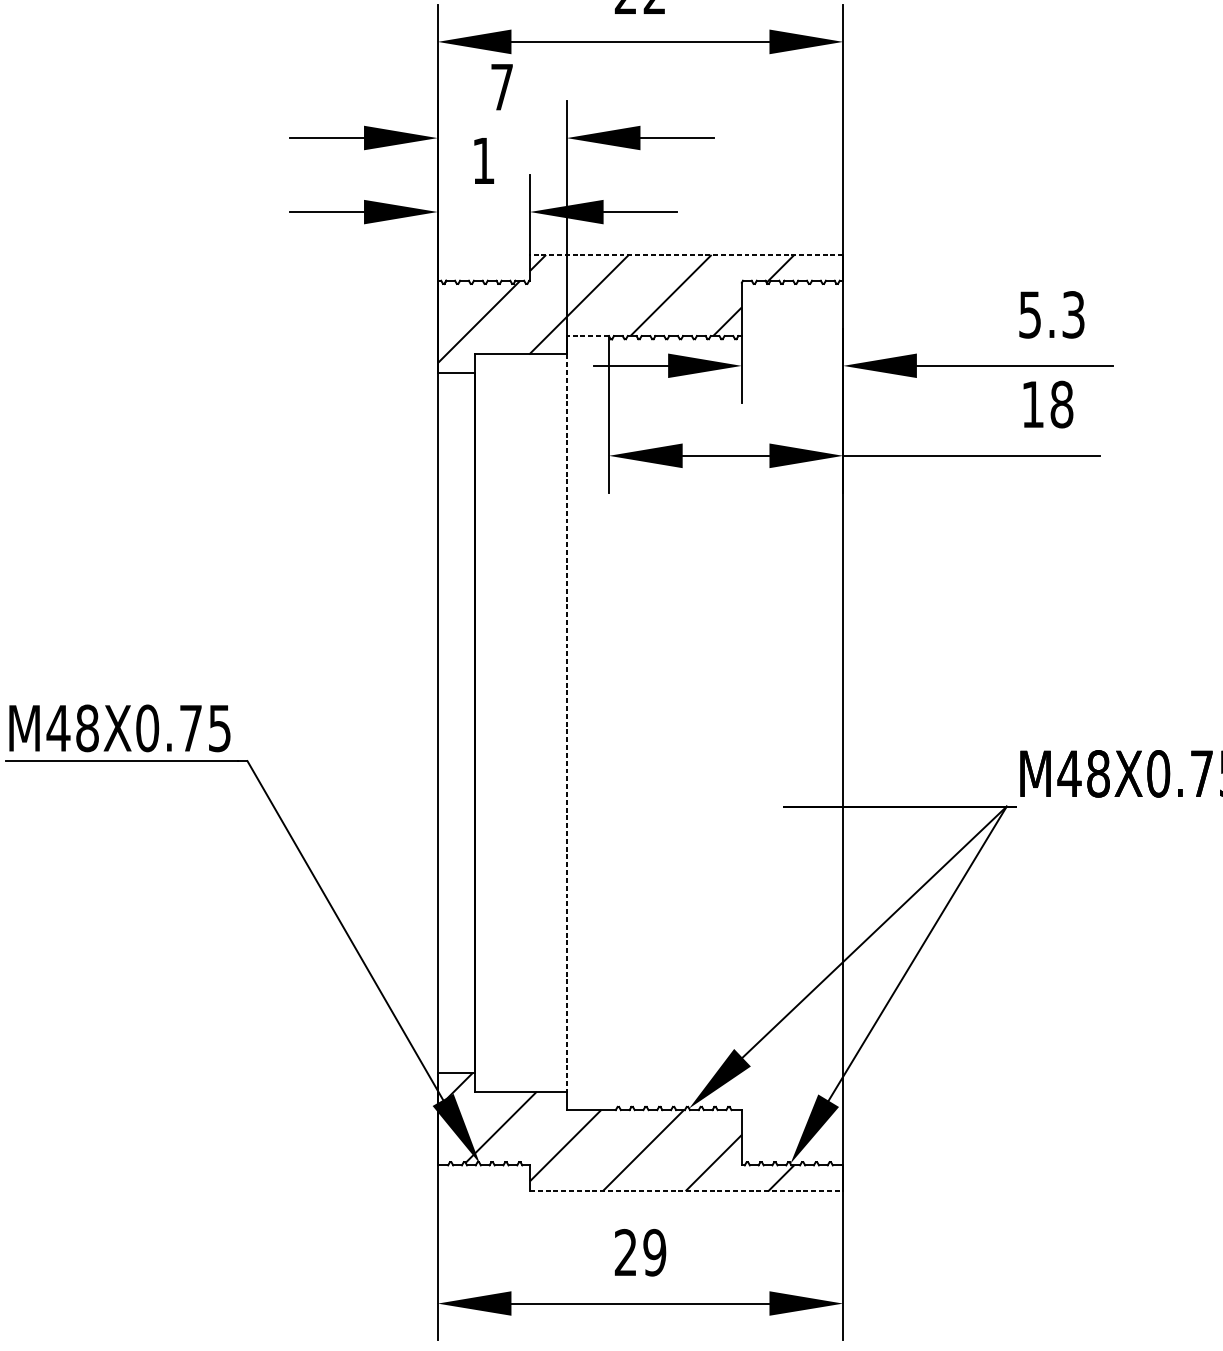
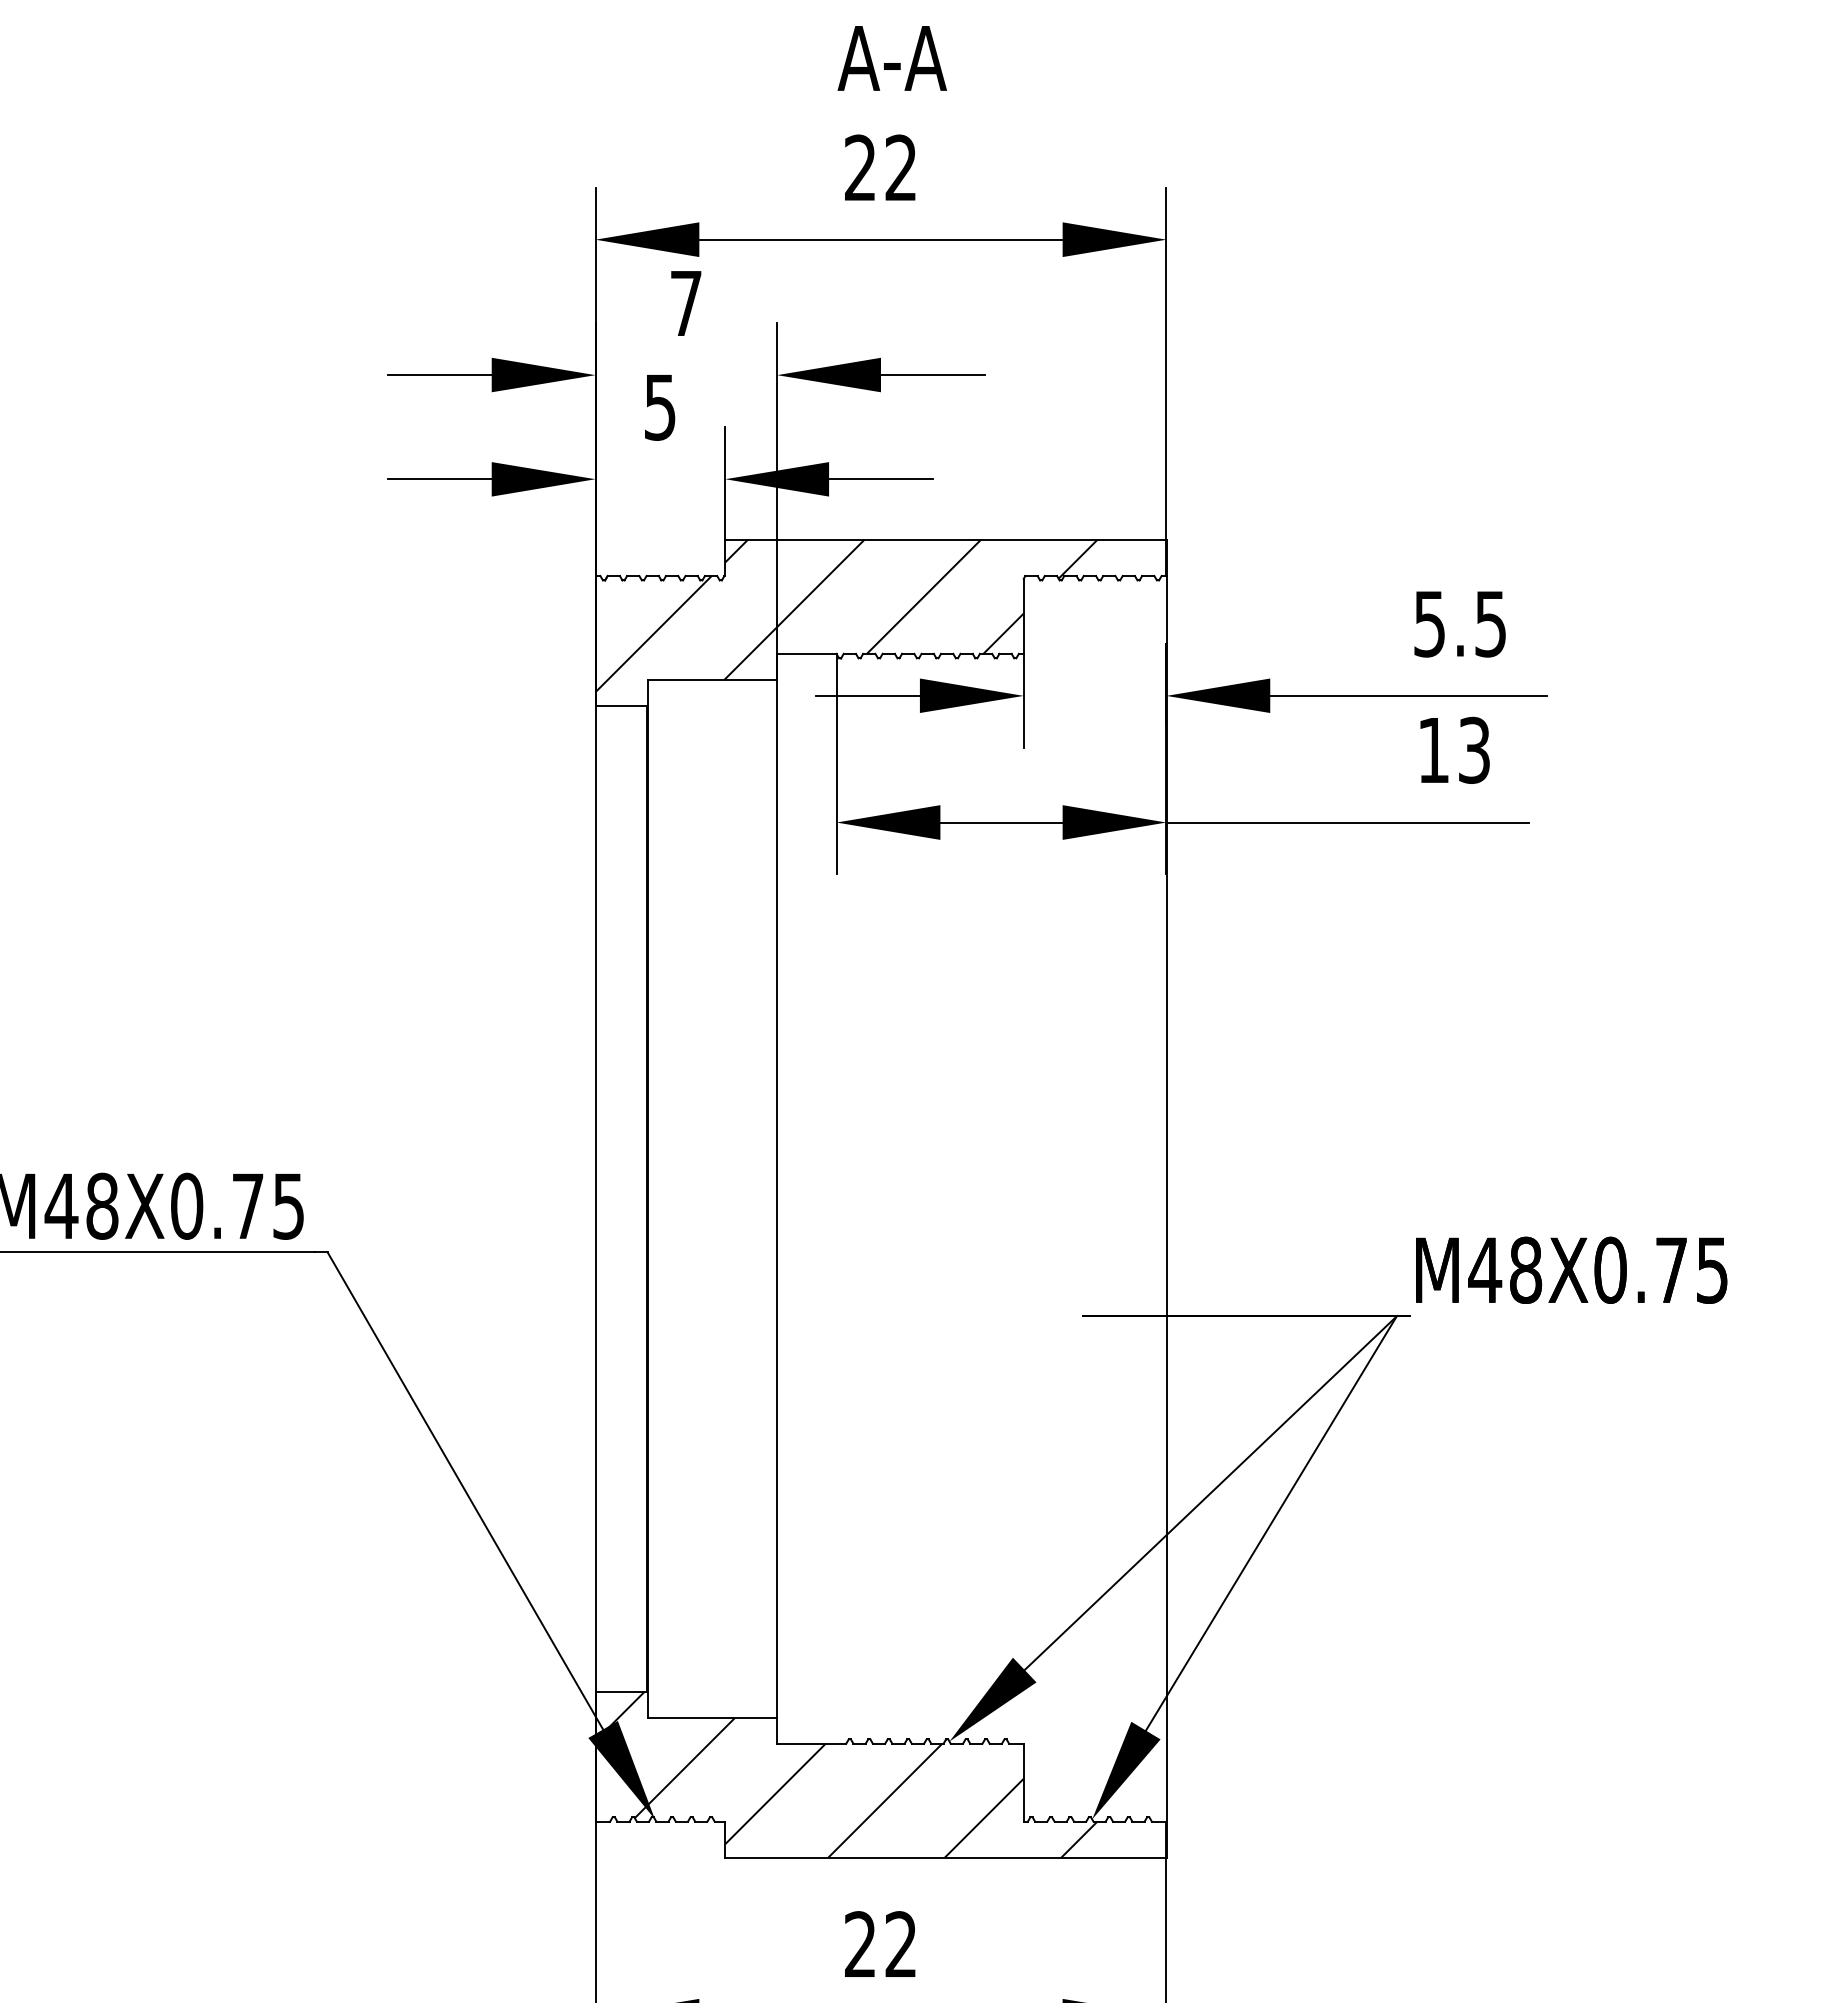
text: (483, 161) -> (660, 407), 1 -> 5
line: (686, 254) -> (945, 539), dashed -> solid
text: (1073, 314) -> (1490, 623), 5.3 -> 5.5
line: (587, 335) -> (806, 653), dashed -> solid
text: (1061, 403) -> (1474, 749), 18 -> 13
line: (566, 723) -> (777, 1199), dashed -> solid
line: (686, 1190) -> (945, 1857), dashed -> solid
text: (655, 1252) -> (901, 1944), 29 -> 22

